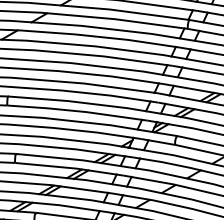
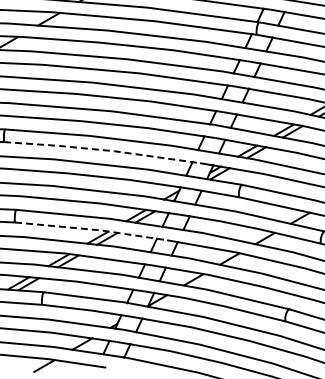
line: (77, 111) -> (102, 150), solid -> dashed
line: (70, 167) -> (92, 229), solid -> dashed

